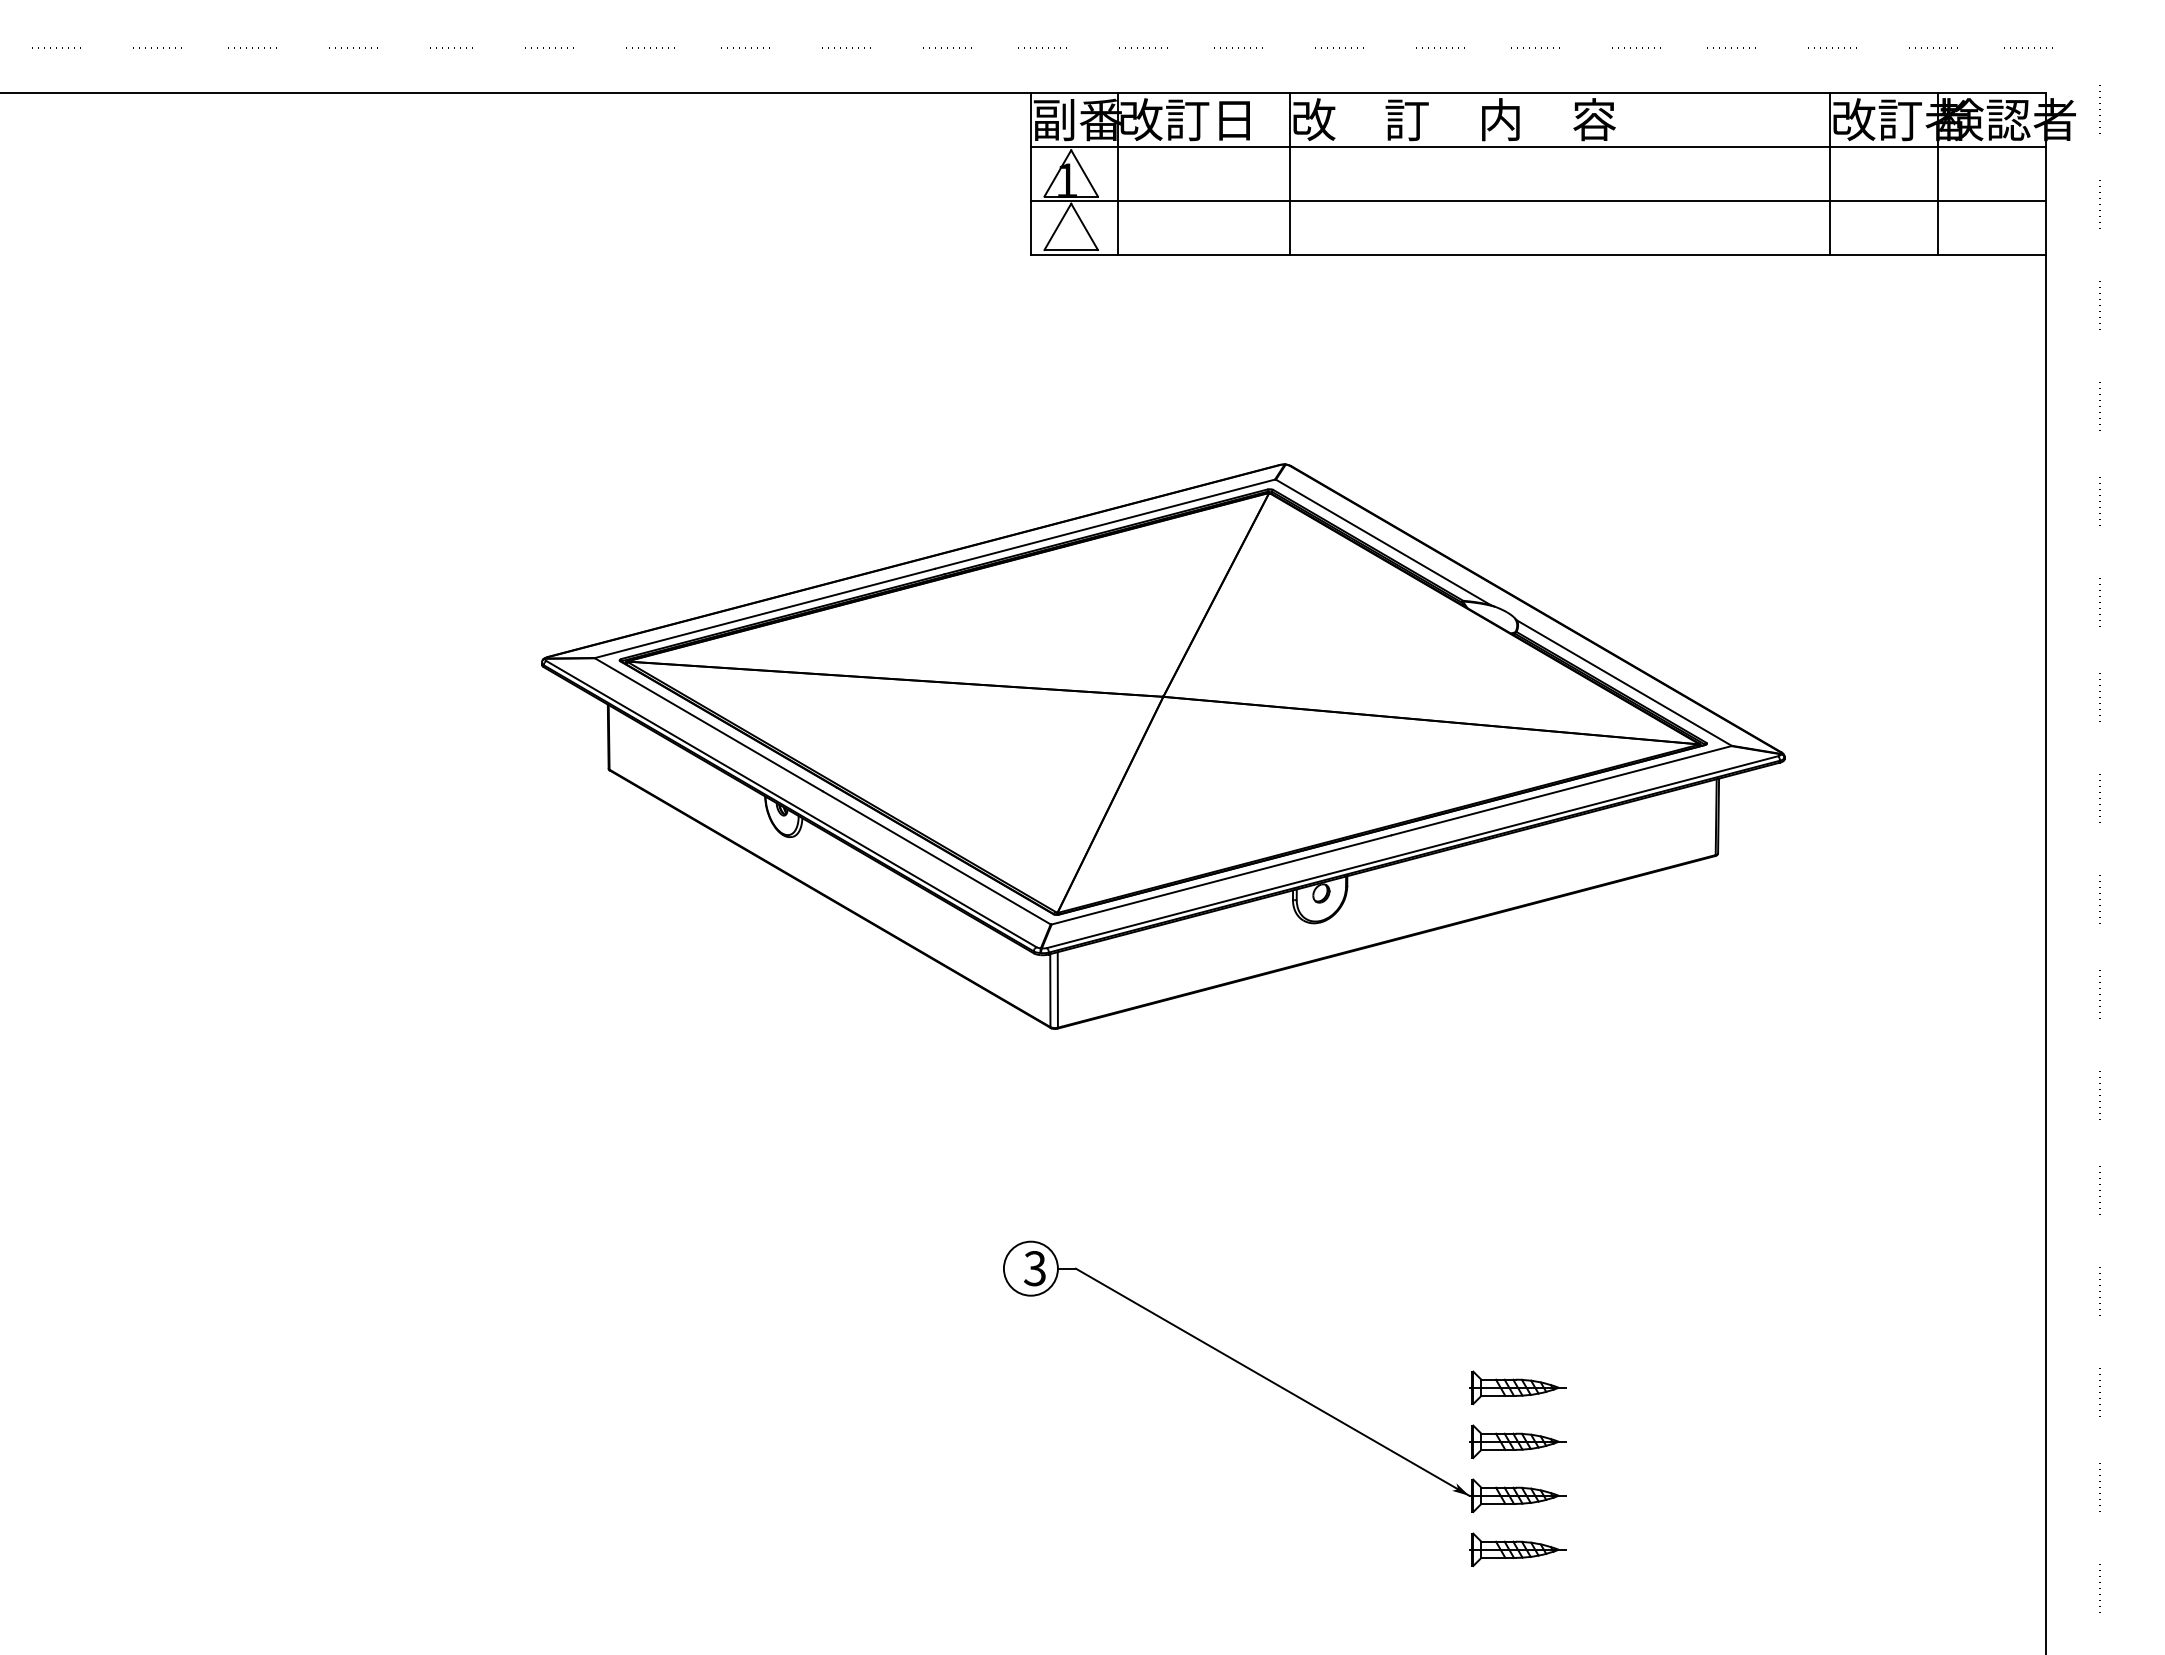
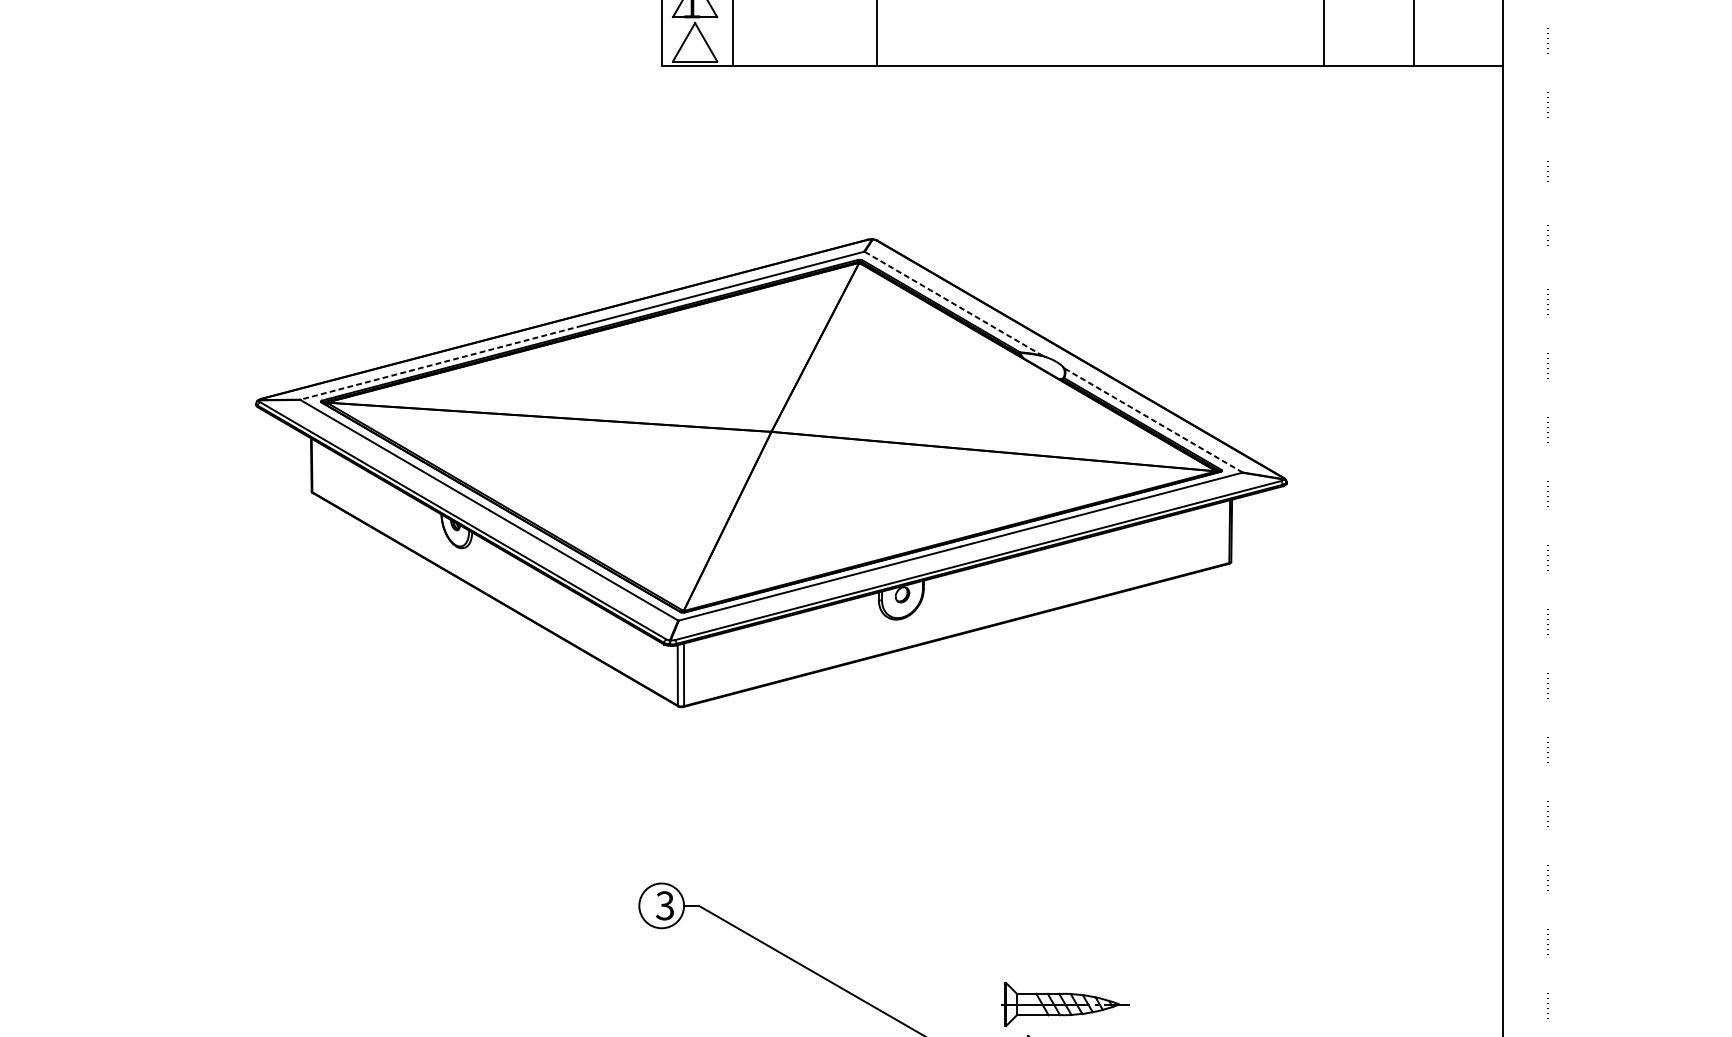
line: (1538, 201) -> (1082, 21), removed
line: (1383, 542) -> (953, 303), solid -> dashed
line: (765, 613) -> (441, 362), solid -> dashed
line: (1624, 683) -> (1153, 420), solid -> dashed
part: (1517, 1387) -> (1065, 1004), size x1.6

